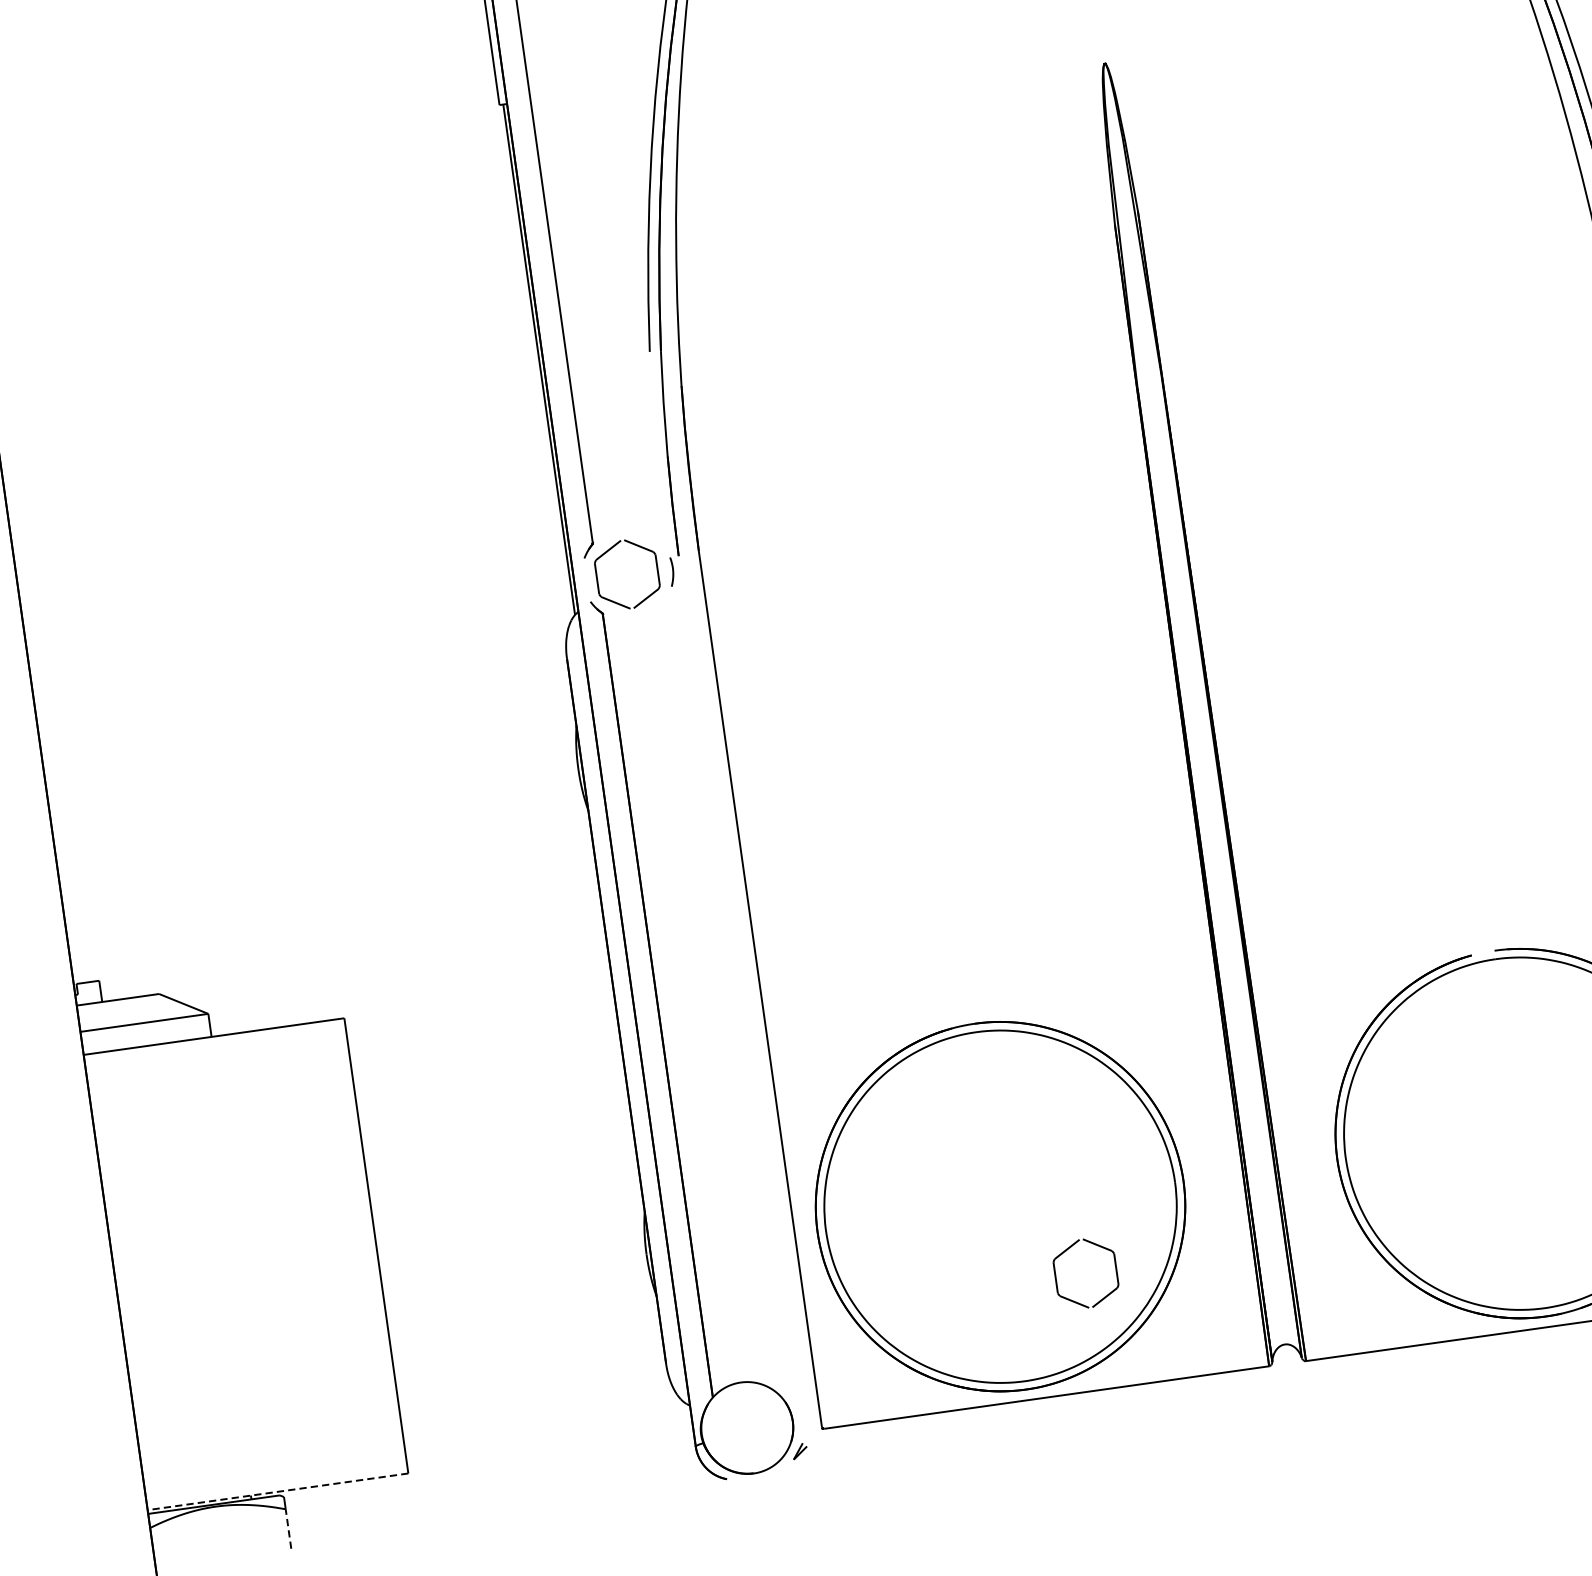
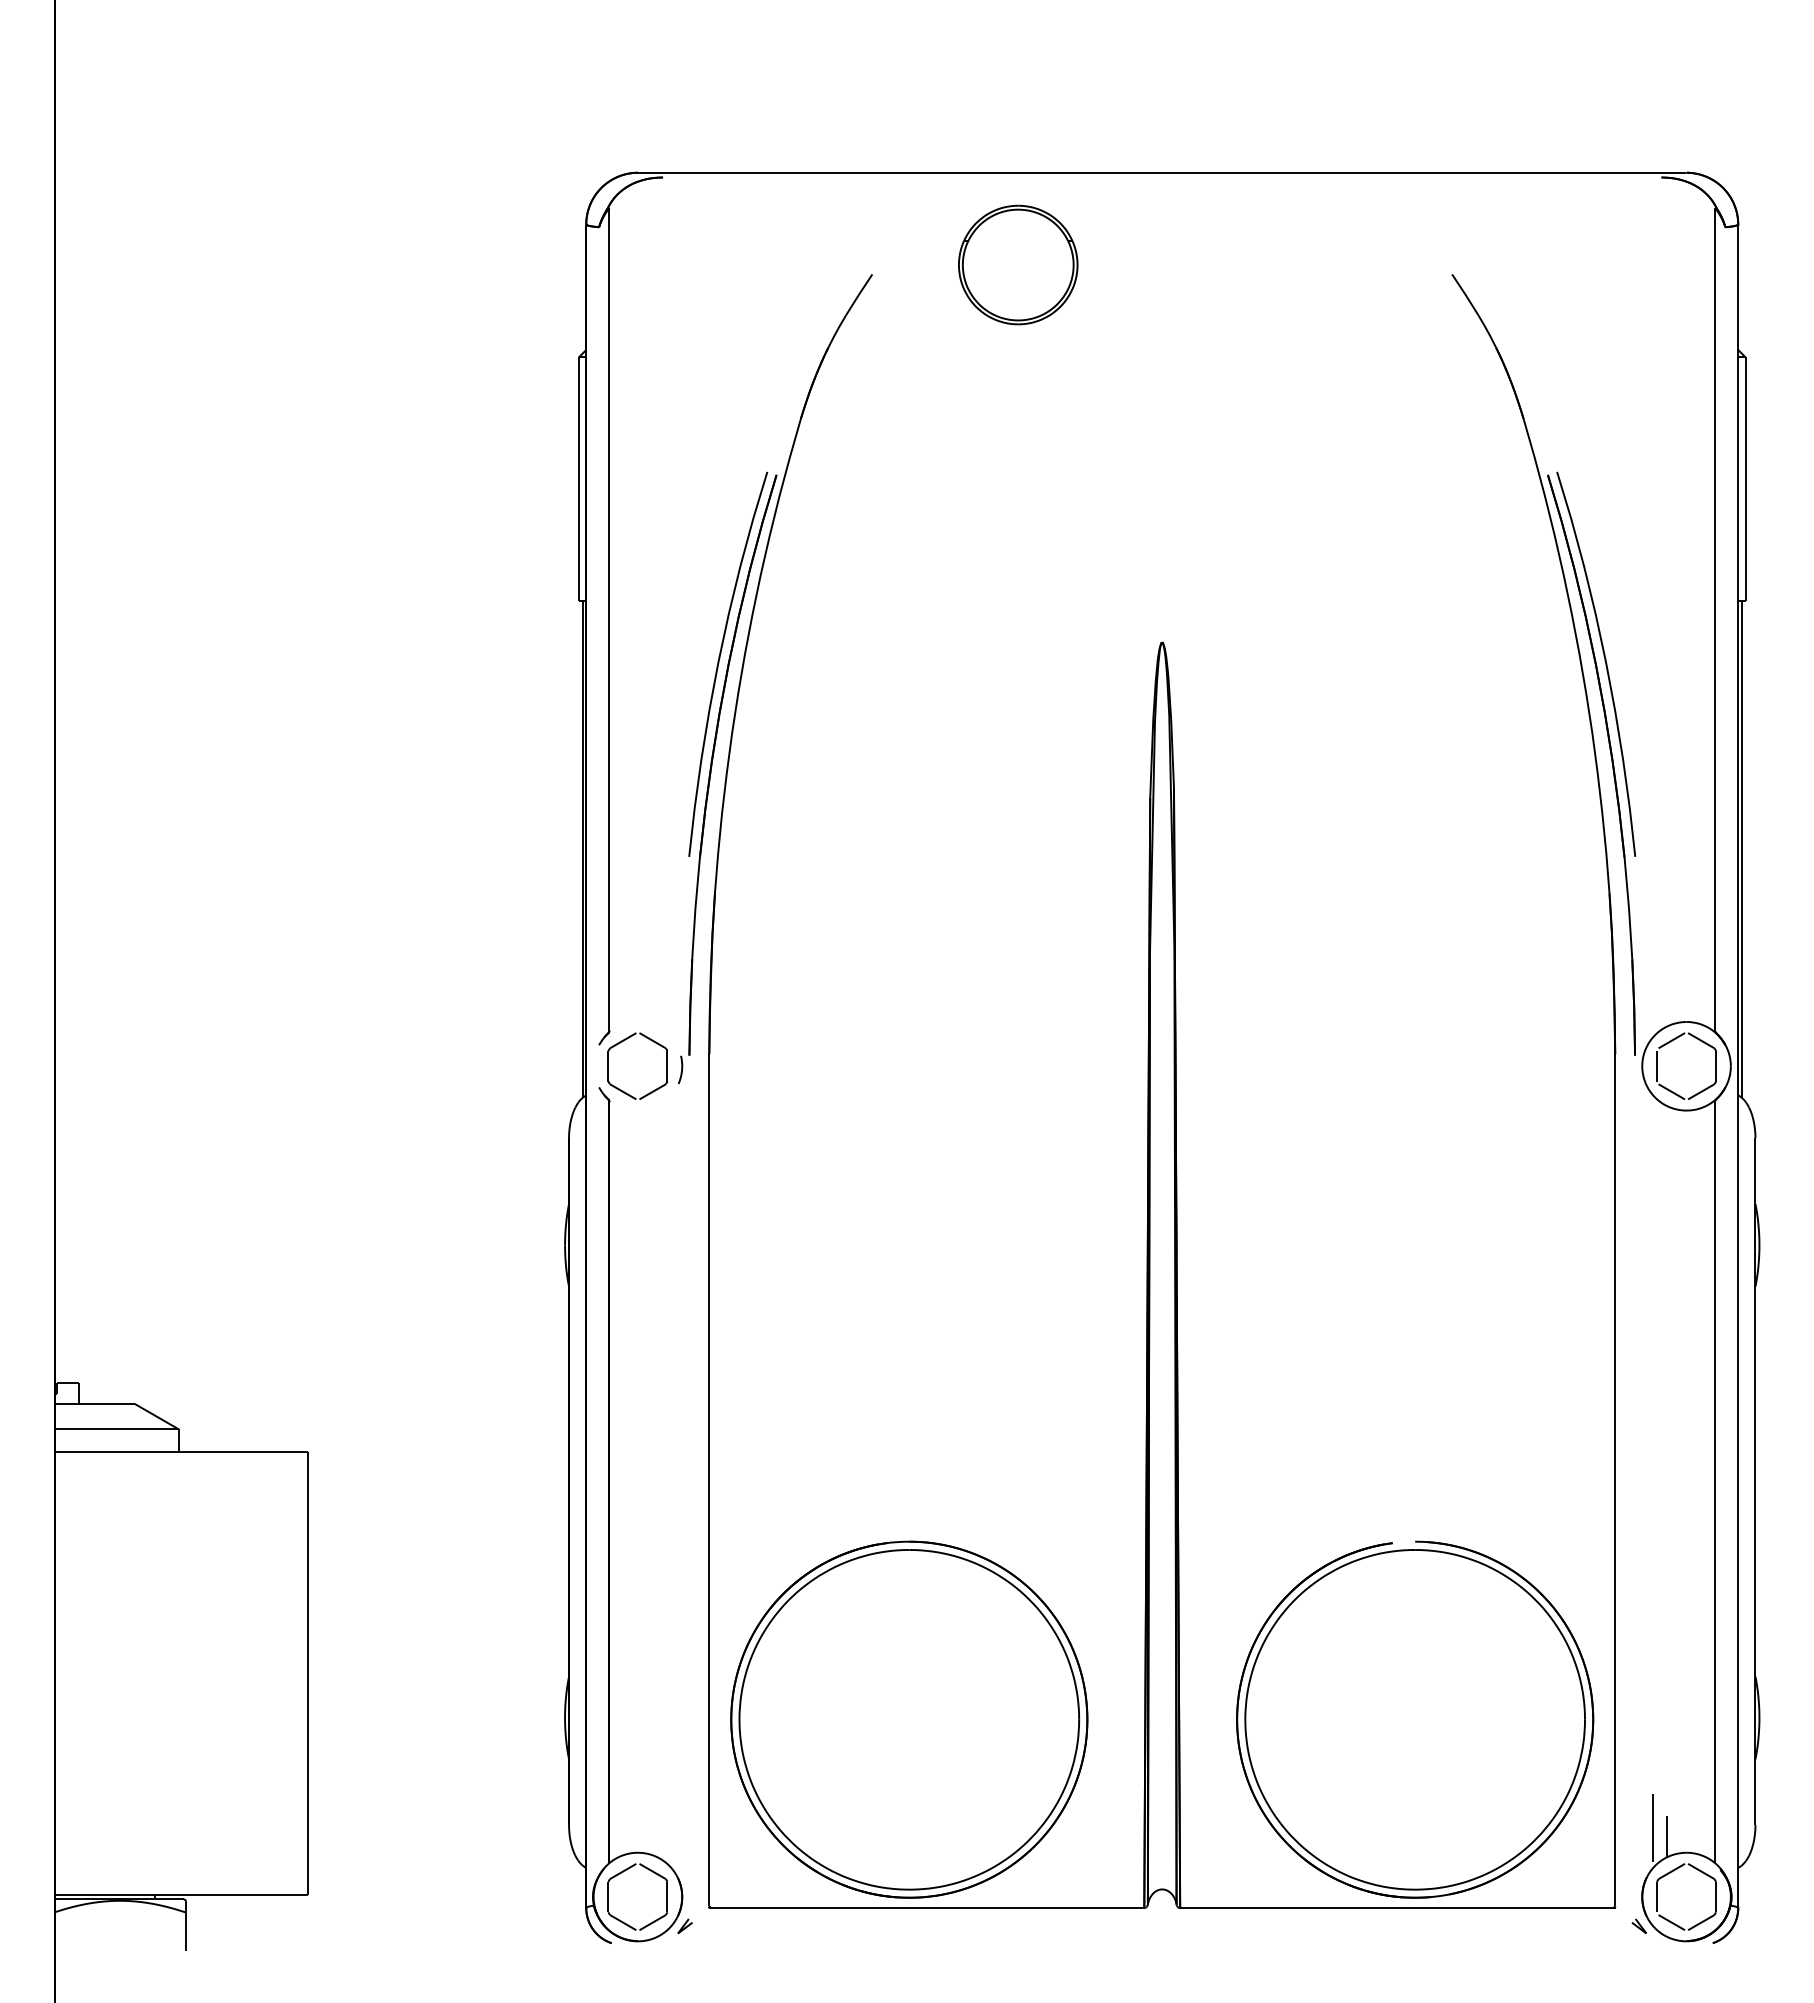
part: (1069, 1249) -> (625, 1871), moved
line: (278, 1491) -> (181, 1894), dashed -> solid
line: (288, 1528) -> (186, 1931), dashed -> solid

